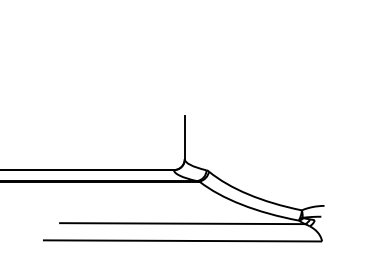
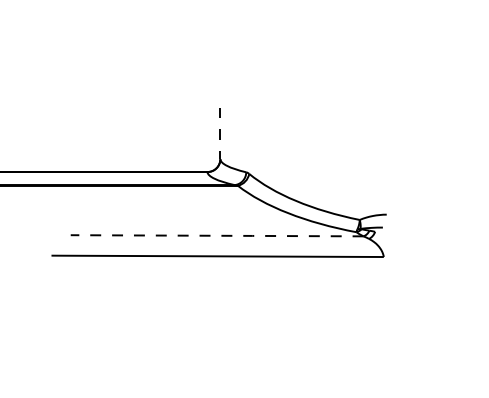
line: (184, 137) -> (220, 133), solid -> dashed
line: (181, 223) -> (216, 235), solid -> dashed

